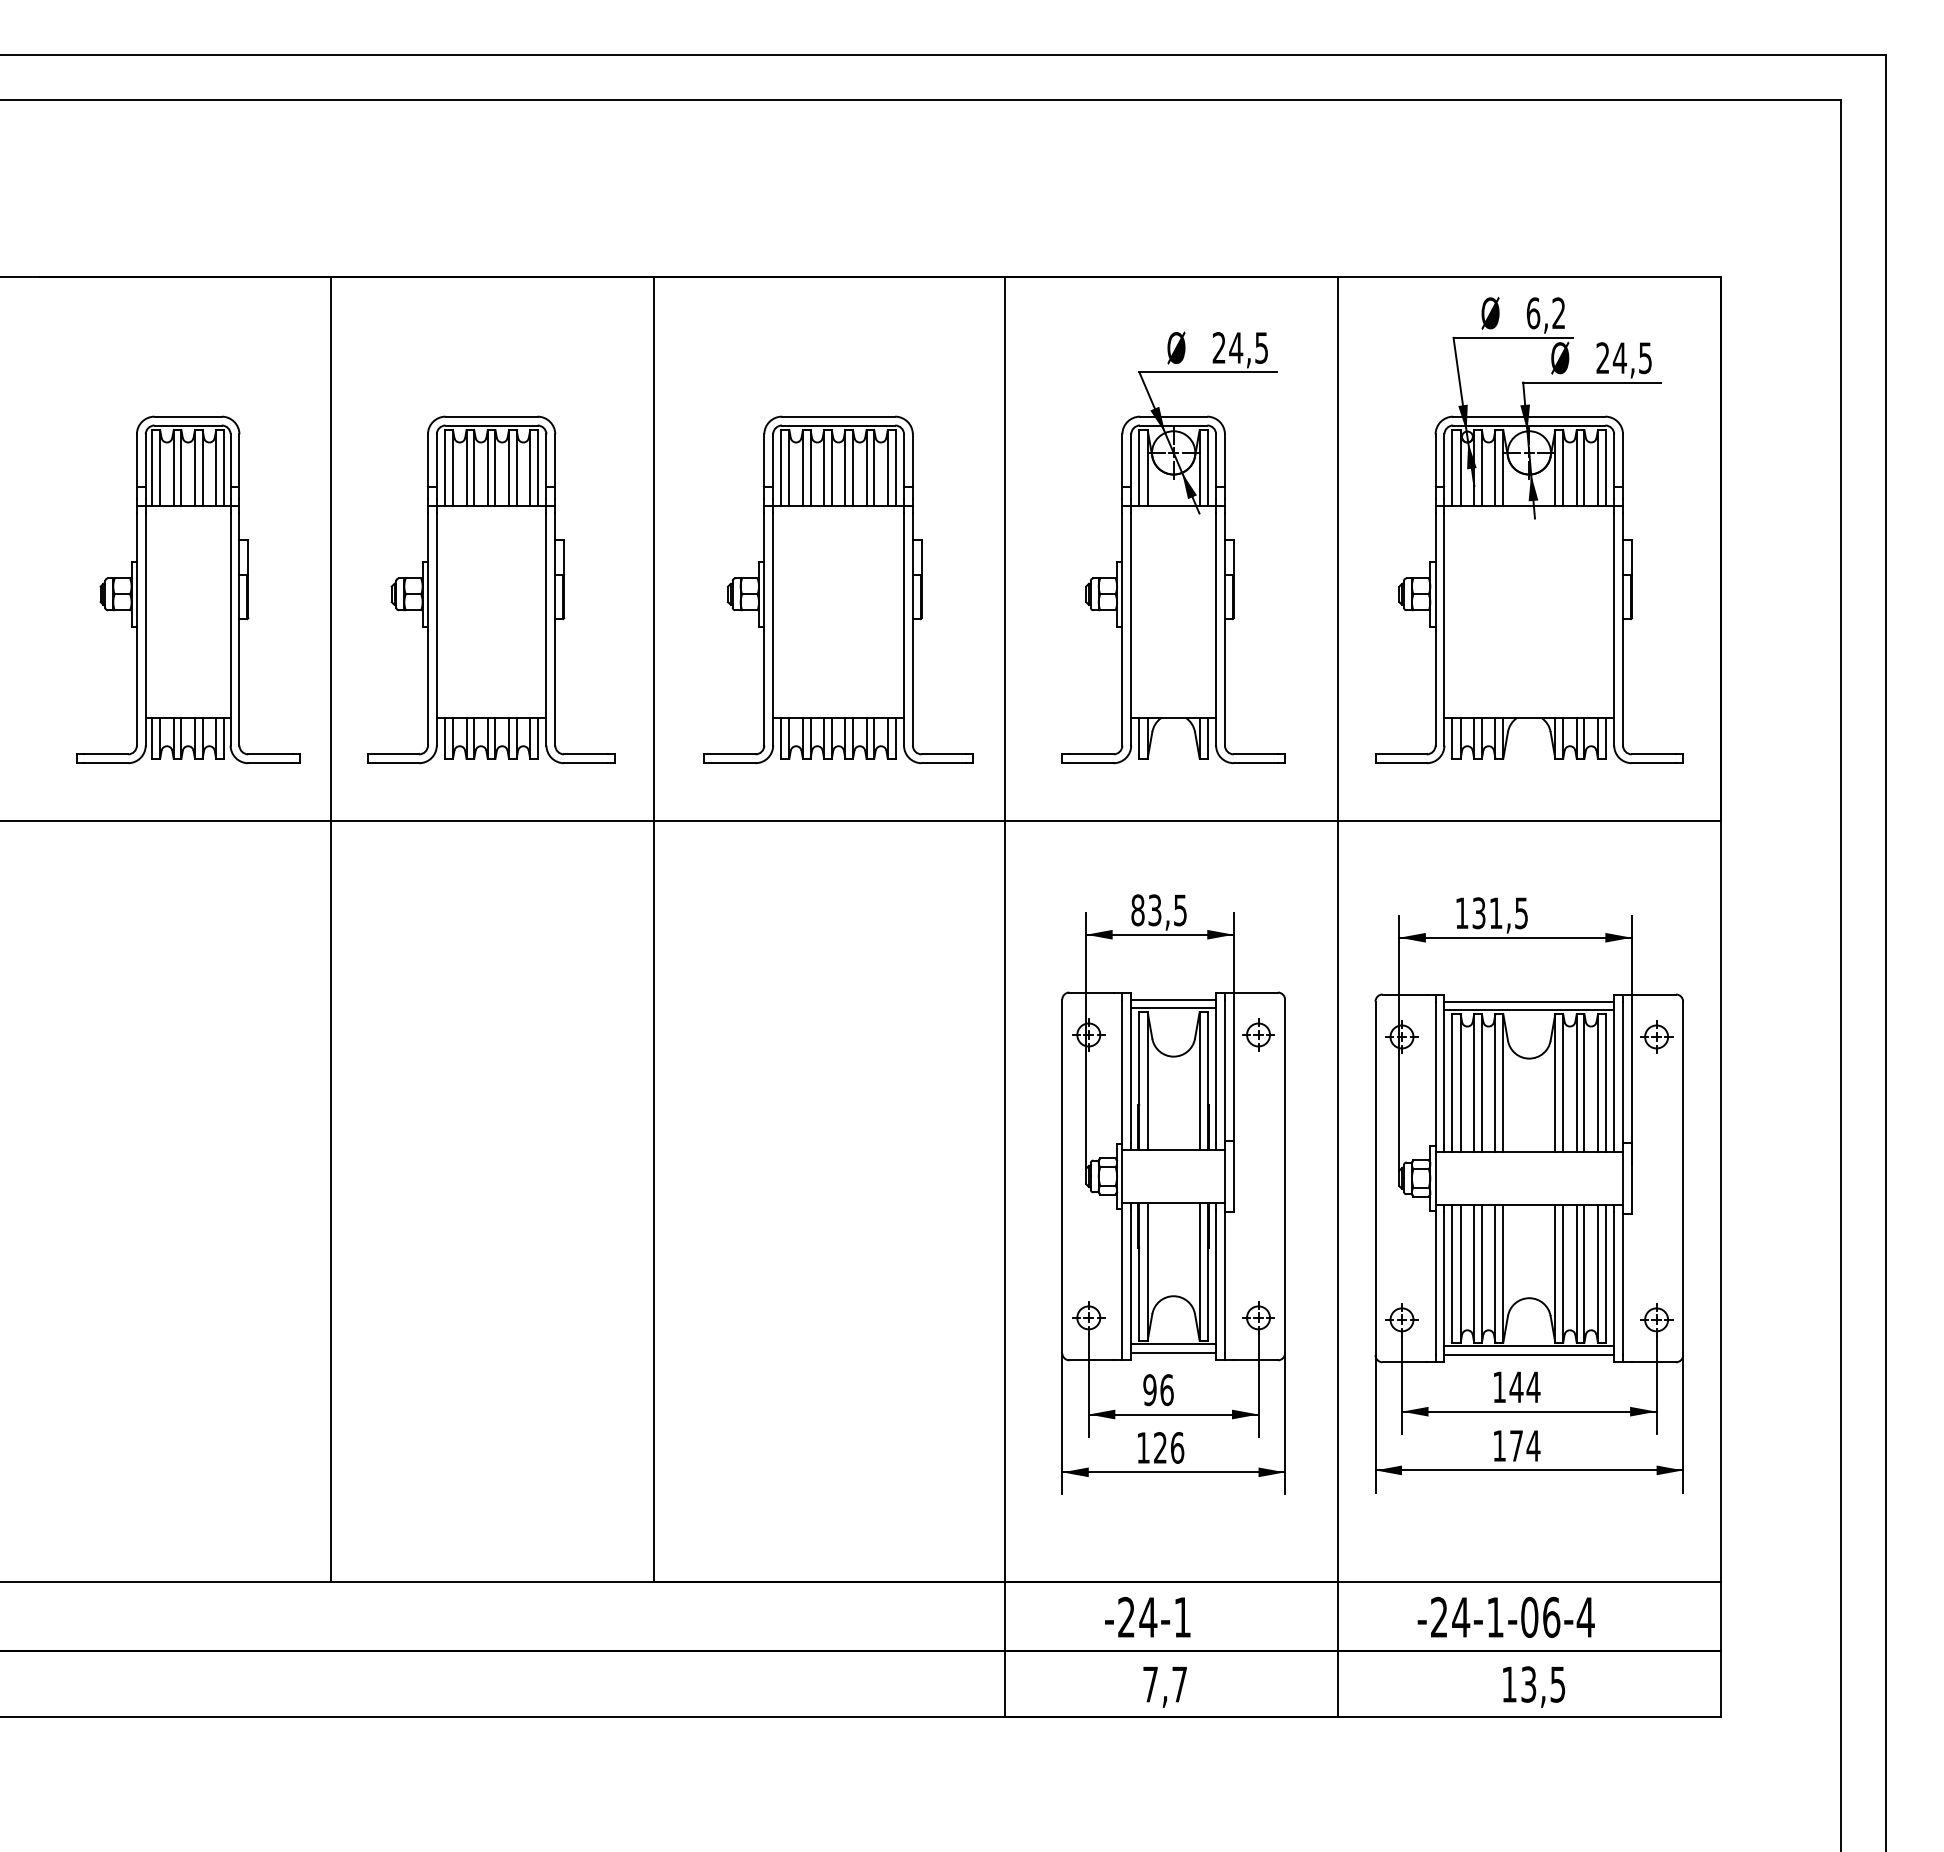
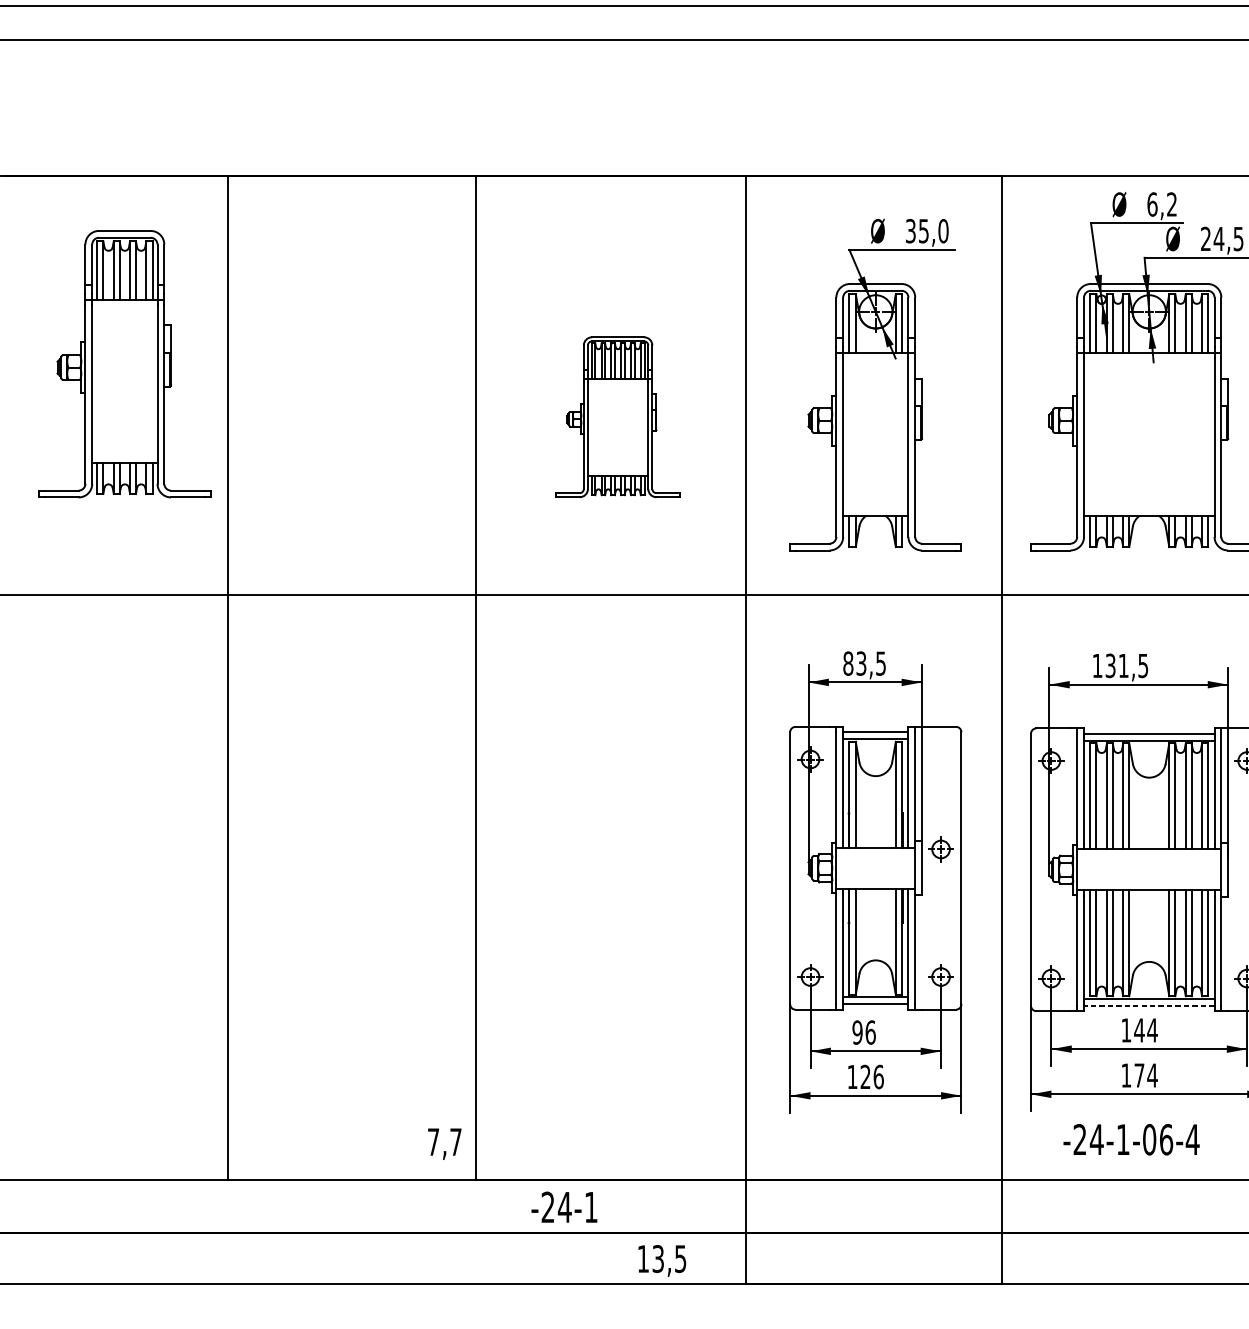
text: (1240, 347) -> (927, 230), 24,5 -> 35,0
part: (188, 589) -> (125, 363), moved
part: (491, 589) -> (351, 416), removed
part: (838, 589) -> (618, 416), size x0.6
part: (1258, 1034) -> (941, 849), moved
line: (1529, 1355) -> (1149, 1005), solid -> dashed
text: (1147, 1616) -> (564, 1206), moved
text: (1505, 1616) -> (1130, 1139), moved
text: (1533, 1686) -> (661, 1260), moved
text: (1164, 1687) -> (444, 1144), moved

